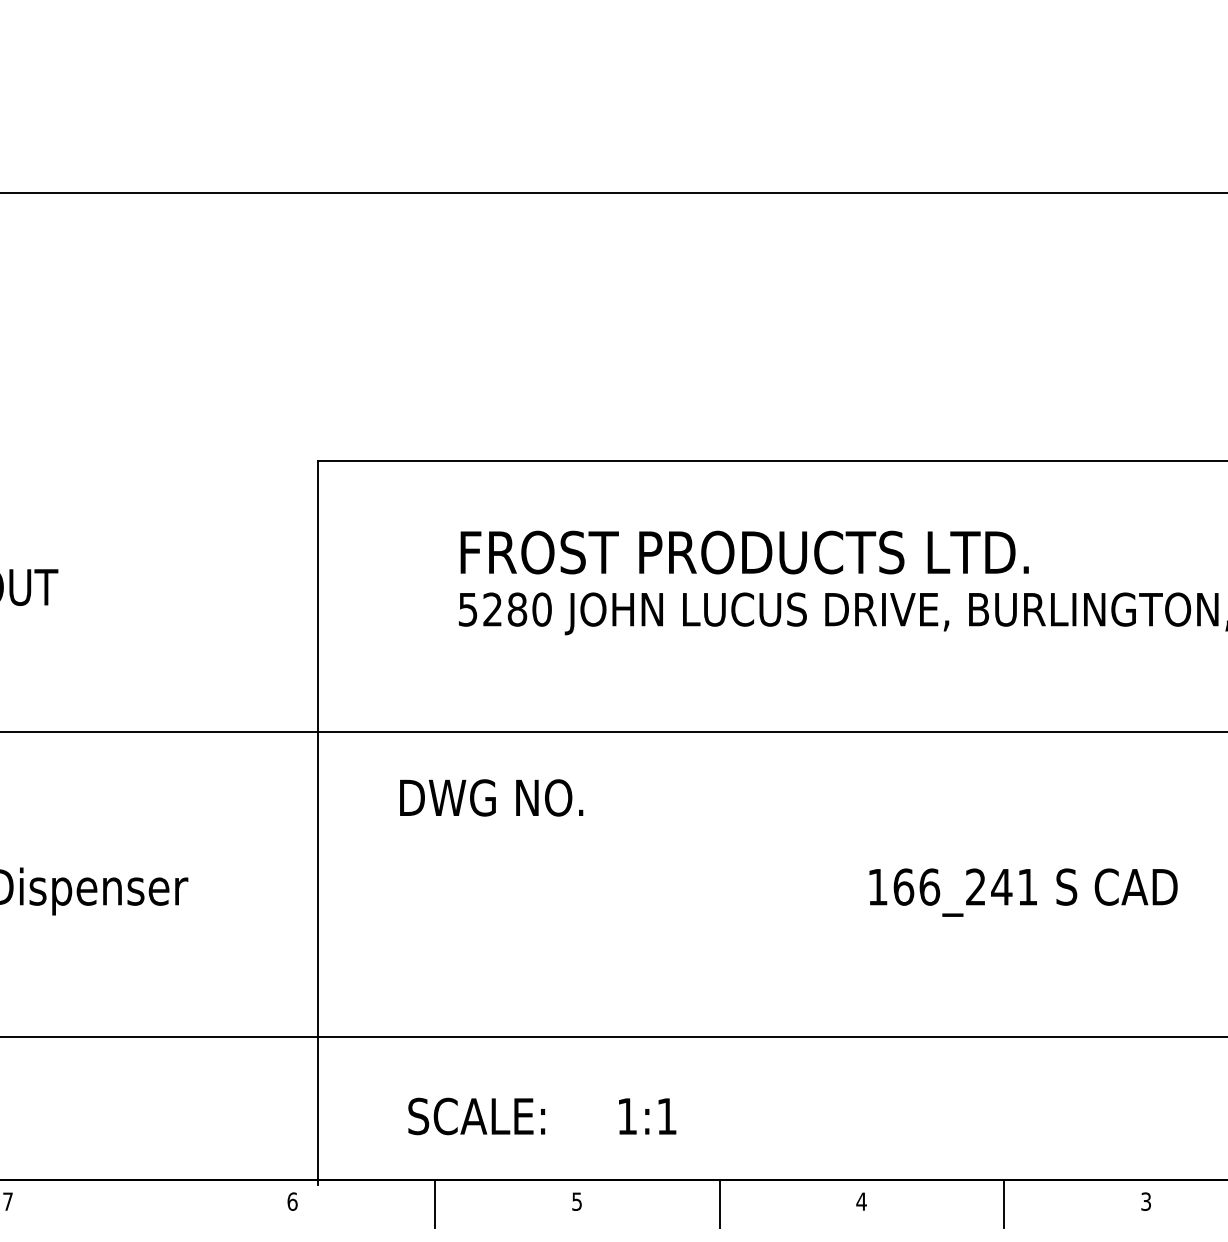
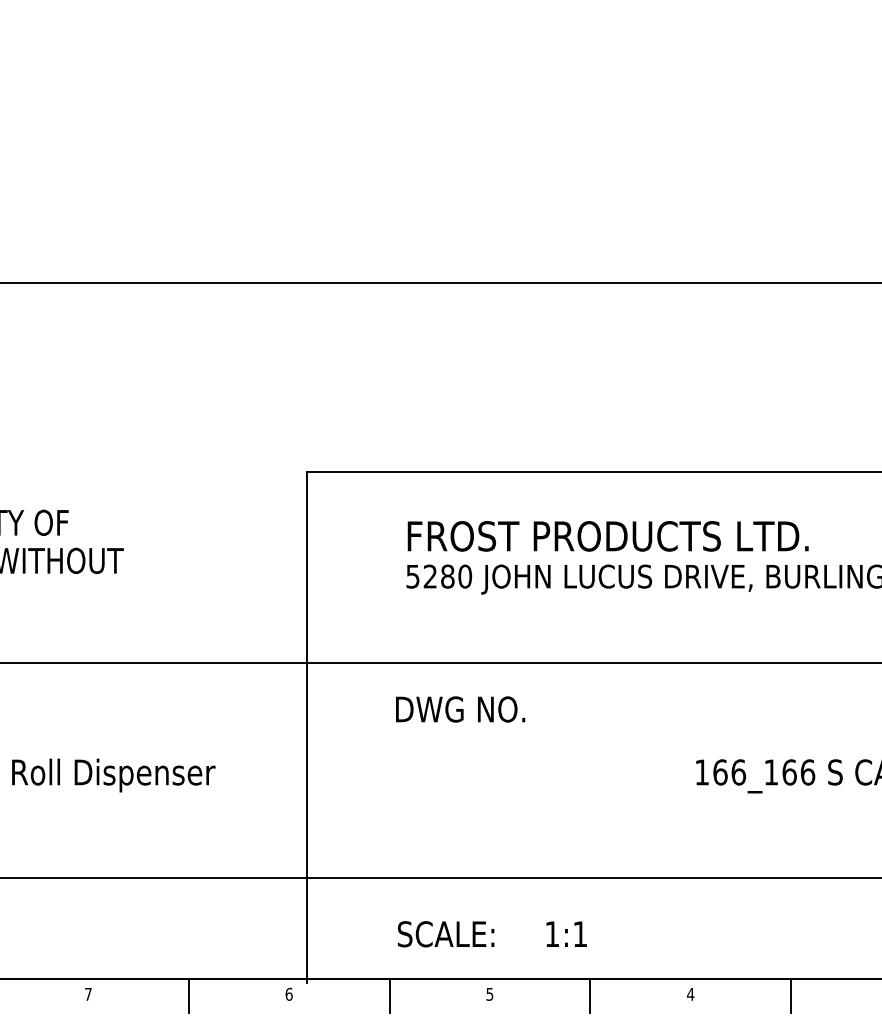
text: (491, 797) -> (460, 709), moved
text: (1001, 887) -> (789, 772), 166_241 -> 166_166
text: (541, 1116) -> (491, 934), moved
line: (149, 1204) -> (188, 996), added

